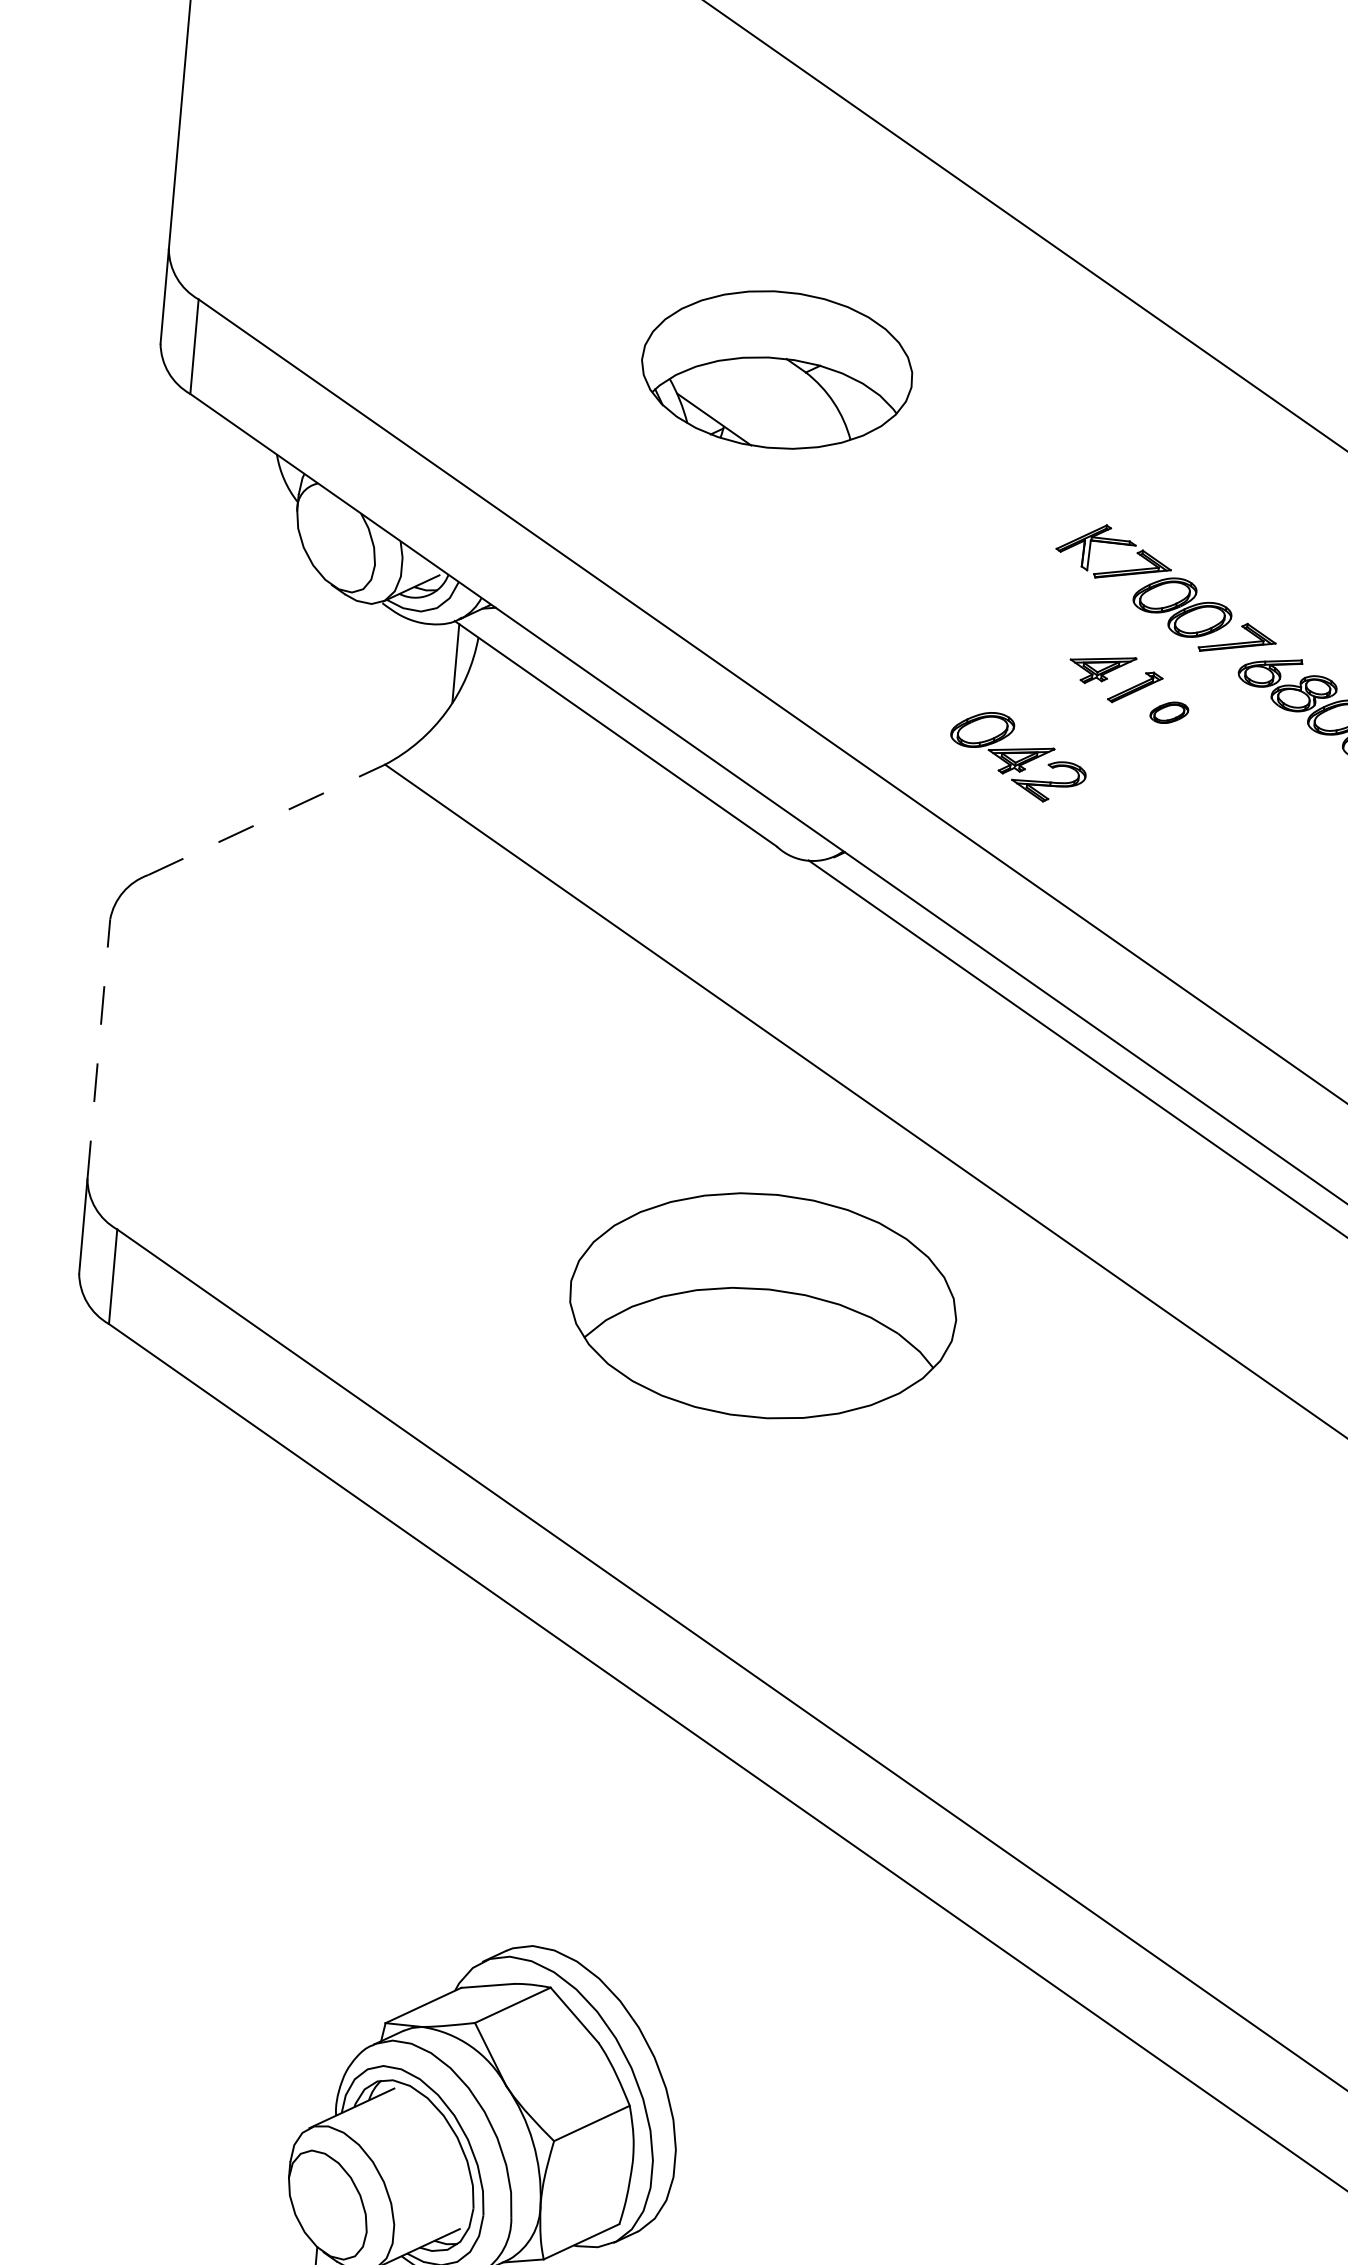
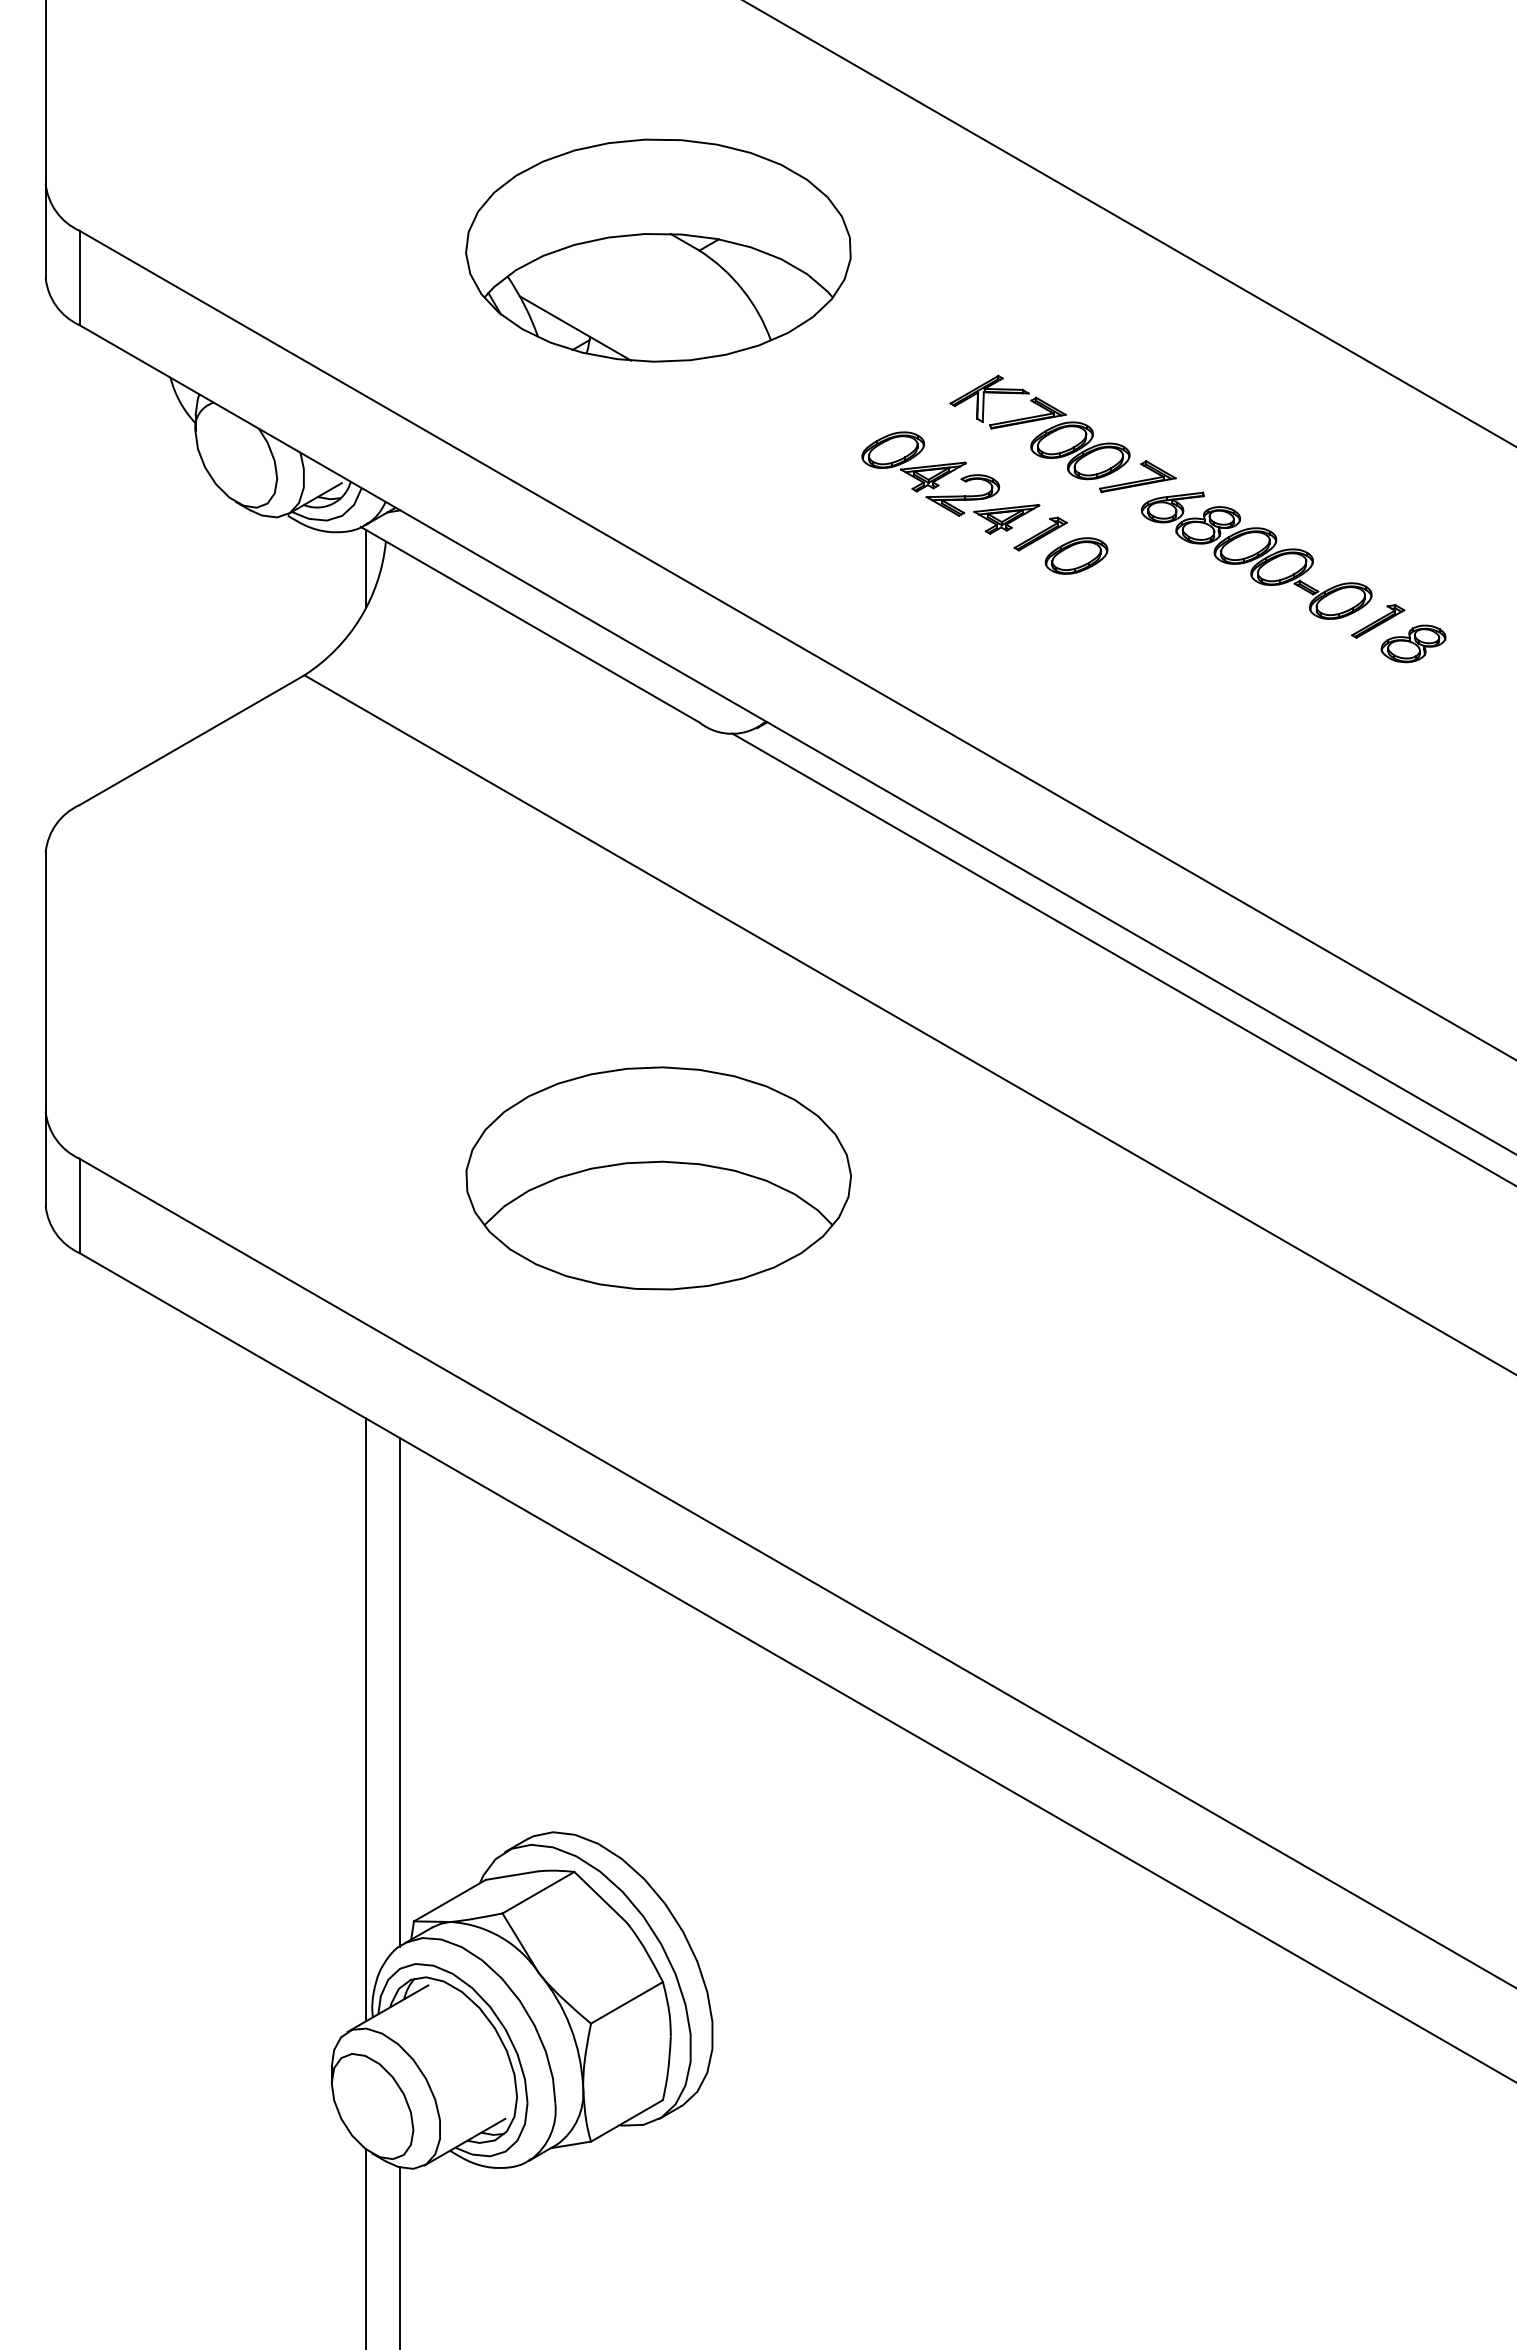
part: (777, 369) -> (658, 250), size x1.43
part: (1169, 712) -> (1076, 555), size x1.67
part: (1018, 756) -> (930, 473), moved
line: (267, 820) -> (192, 740), dashed -> solid
line: (98, 1048) -> (45, 981), dashed -> solid
part: (762, 1305) -> (658, 1178), moved
line: (391, 1792) -> (399, 1692), added
line: (354, 1816) -> (365, 1719), added

